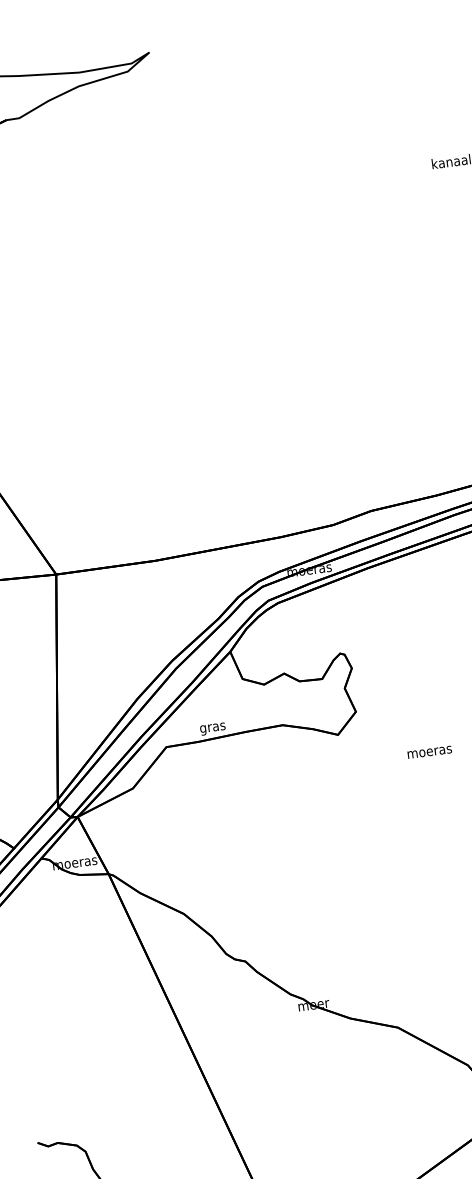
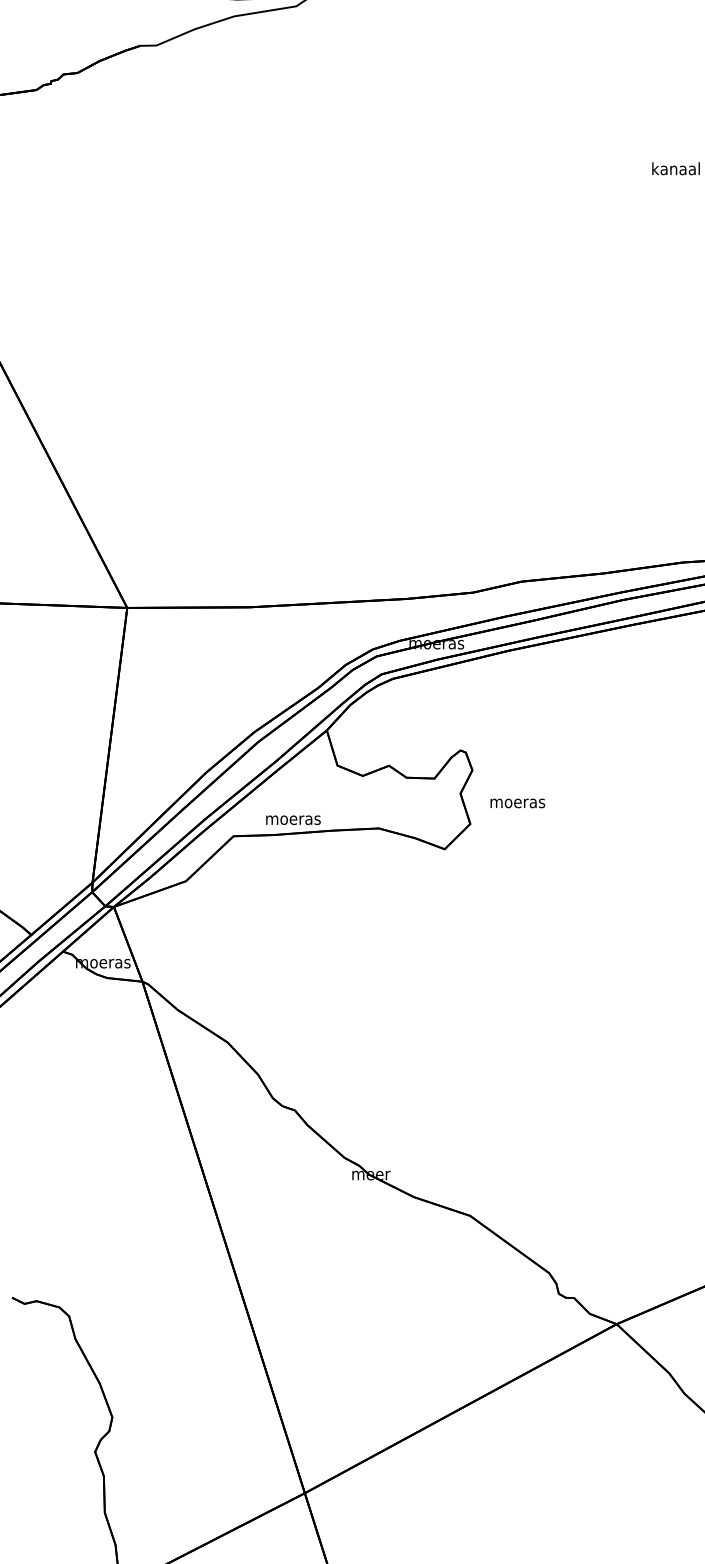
text: (213, 728) -> (293, 821), gras -> moeras
text: (429, 752) -> (517, 803), moved

